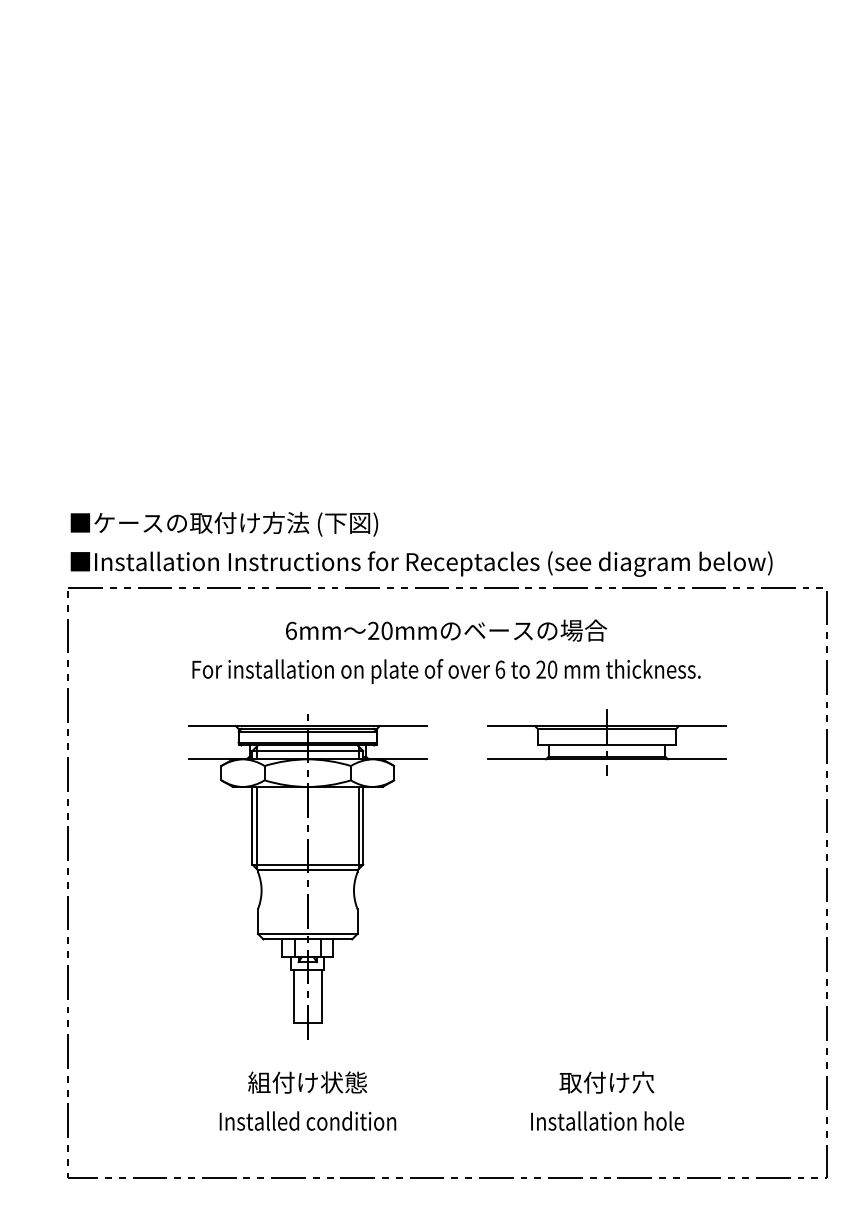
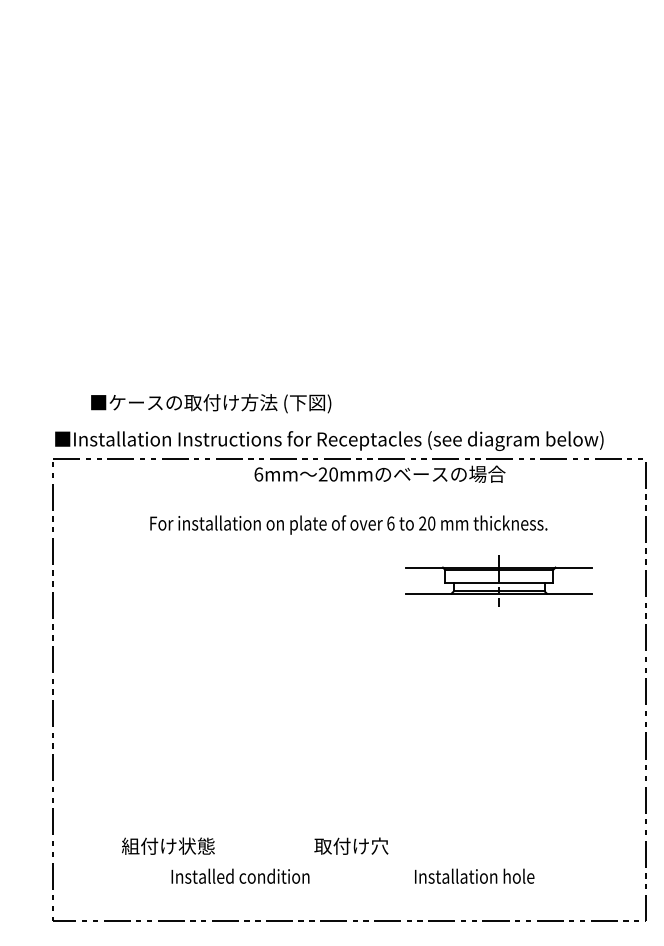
text: (224, 523) -> (211, 403), moved
text: (446, 630) -> (380, 474), moved
part: (606, 742) -> (498, 580), moved
part: (307, 876) -> (240, 685), removed
text: (307, 1082) -> (168, 846), moved
text: (606, 1082) -> (351, 846), moved

